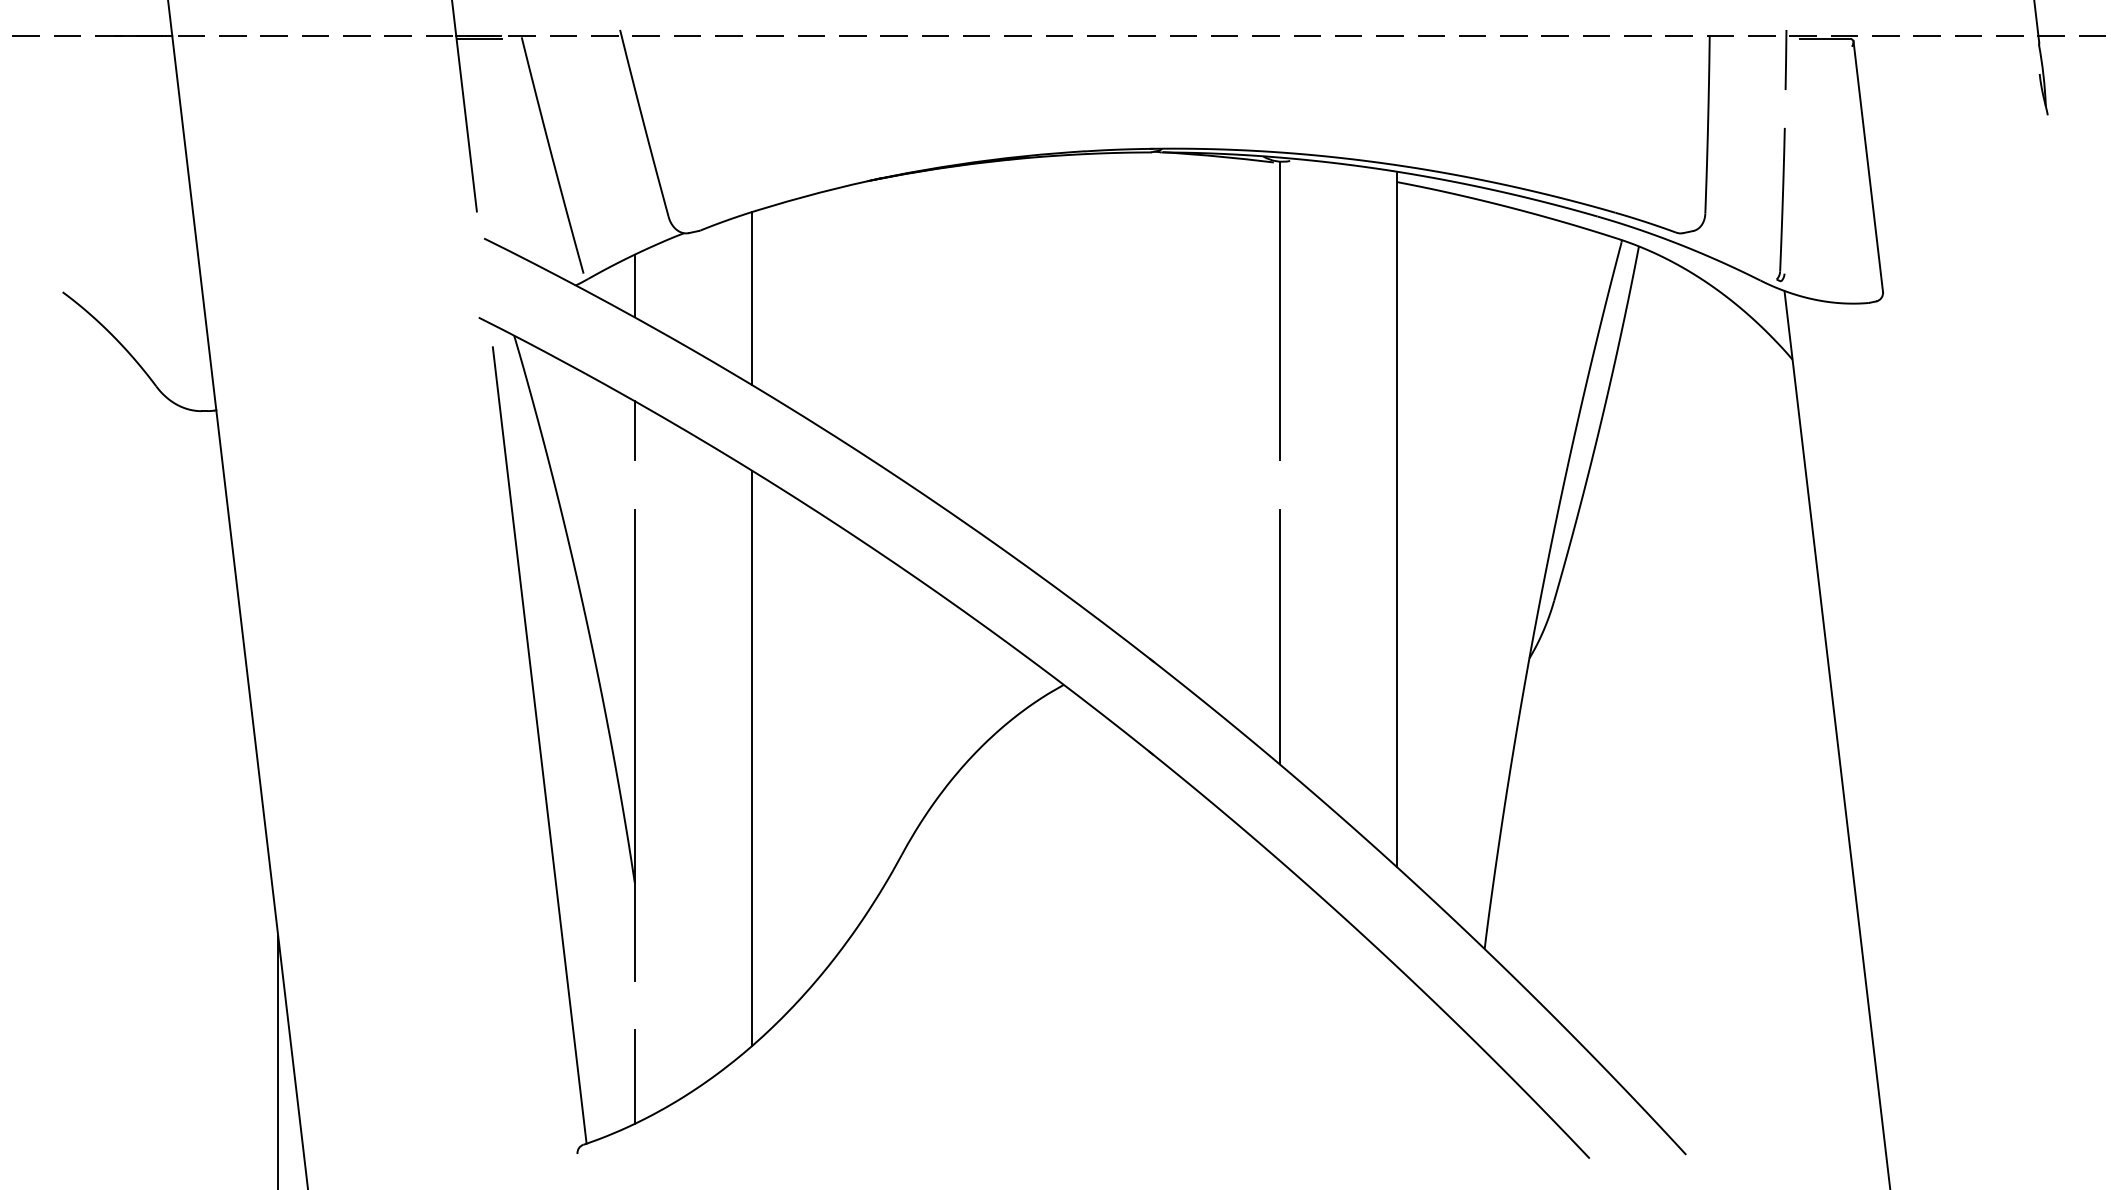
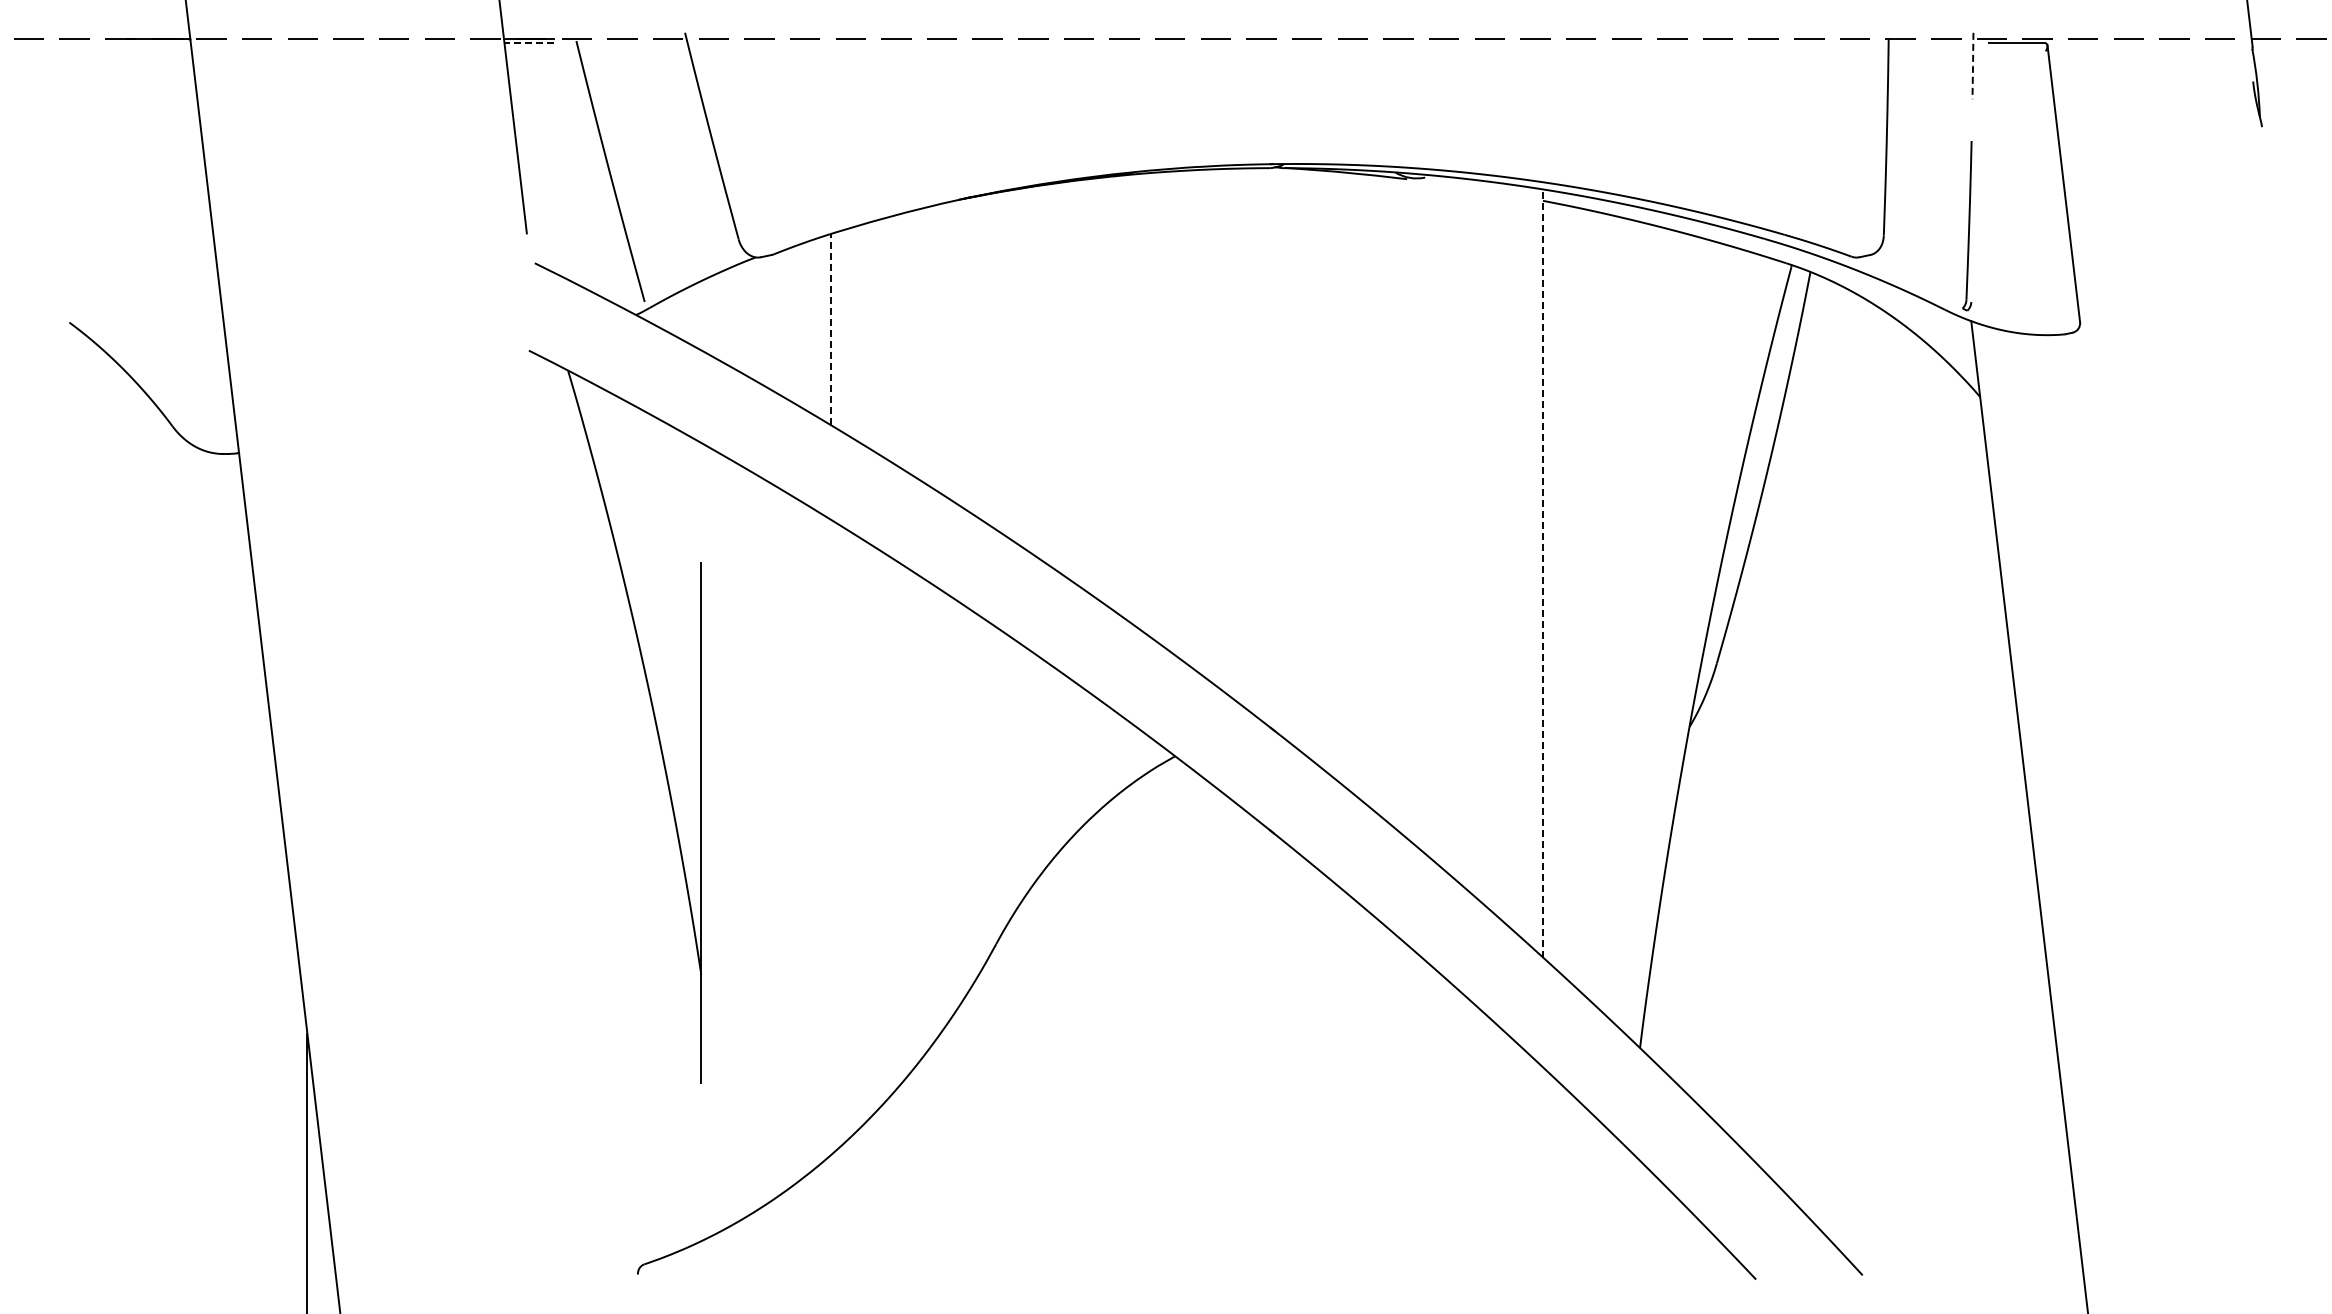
line: (479, 39) -> (529, 43), solid -> dashed
line: (1786, 60) -> (1973, 66), solid -> dashed
line: (634, 285) -> (701, 315), removed
line: (751, 298) -> (830, 329), solid -> dashed
line: (1279, 311) -> (1413, 343), removed
line: (634, 430) -> (701, 475), removed
line: (1397, 518) -> (1543, 572), solid -> dashed
line: (1279, 636) -> (1413, 702), removed
line: (539, 745) -> (596, 823), removed
line: (751, 758) -> (830, 837), removed
line: (634, 1077) -> (701, 1189), removed

